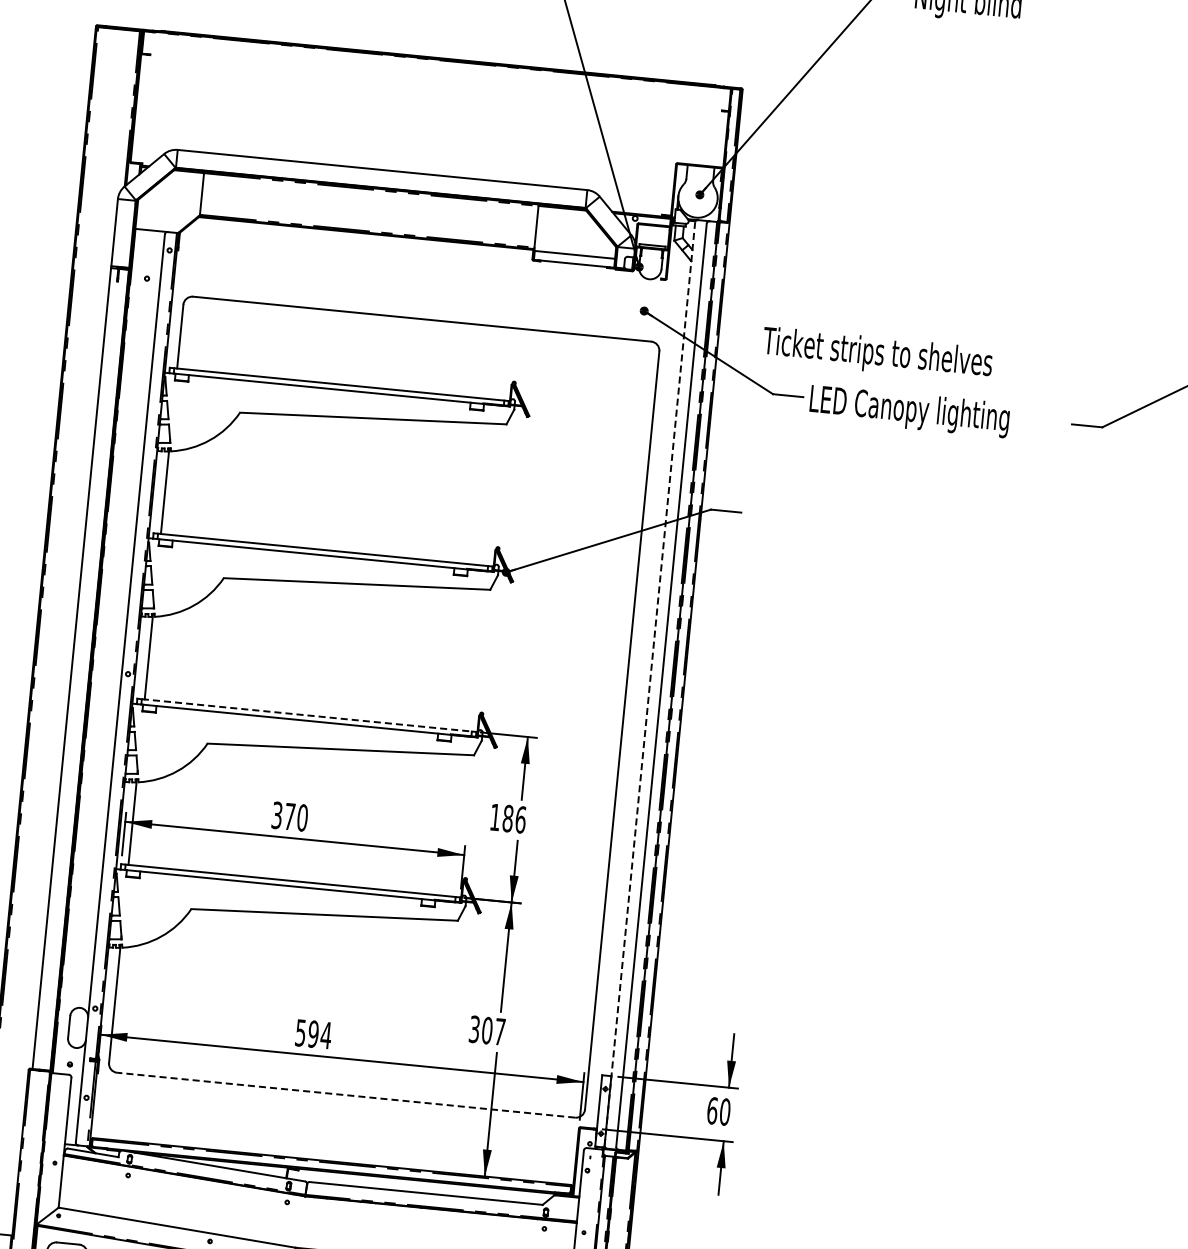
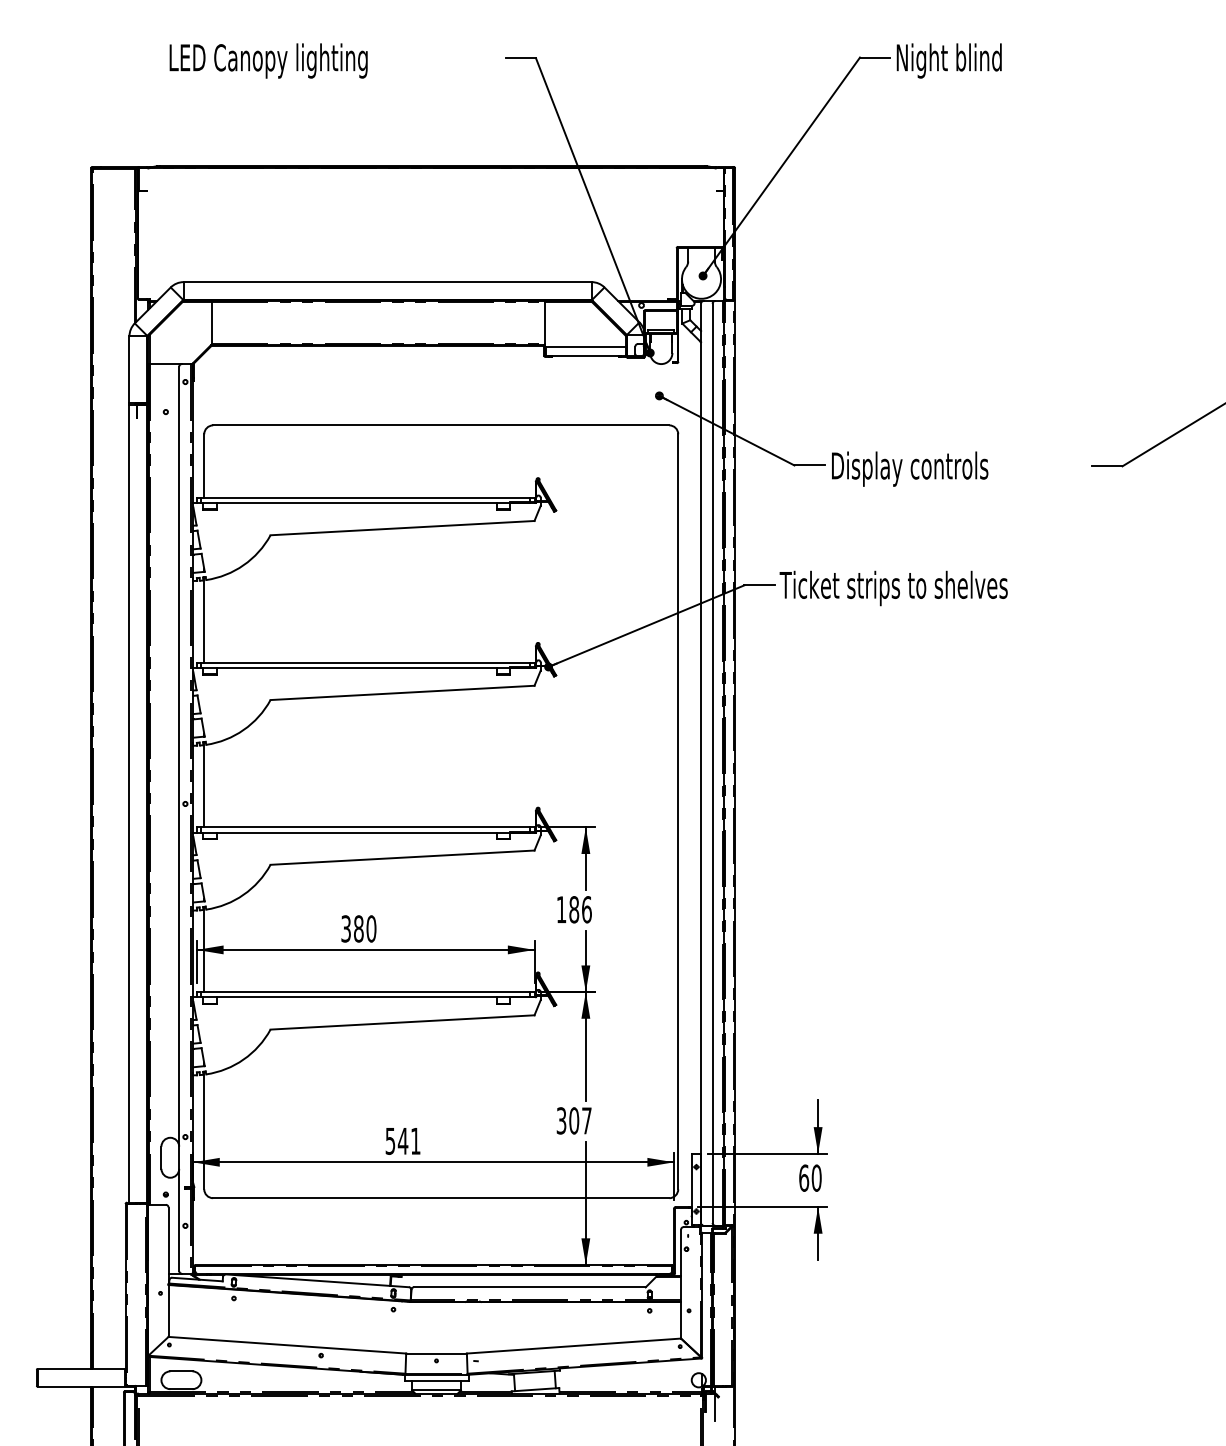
text: (877, 354) -> (893, 588), moved
text: (910, 410) -> (931, 468), LED Canopy lighting -> Display controls
line: (650, 684) -> (701, 763), dashed -> solid
line: (307, 715) -> (366, 827), dashed -> solid
text: (289, 816) -> (358, 928), 370 -> 380
text: (318, 1034) -> (408, 1140), 594 -> 541
line: (345, 1095) -> (440, 1198), dashed -> solid

